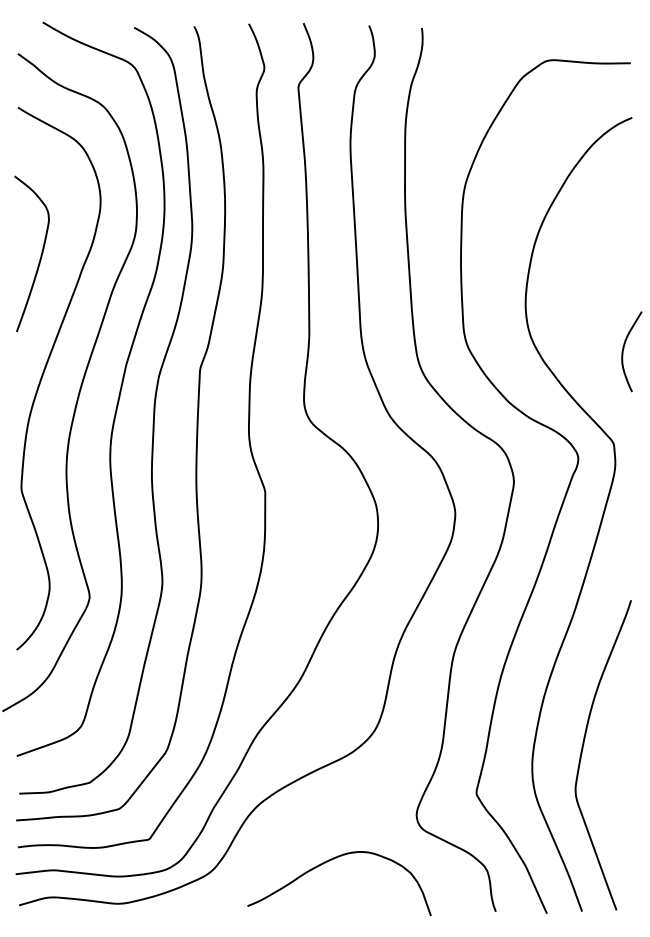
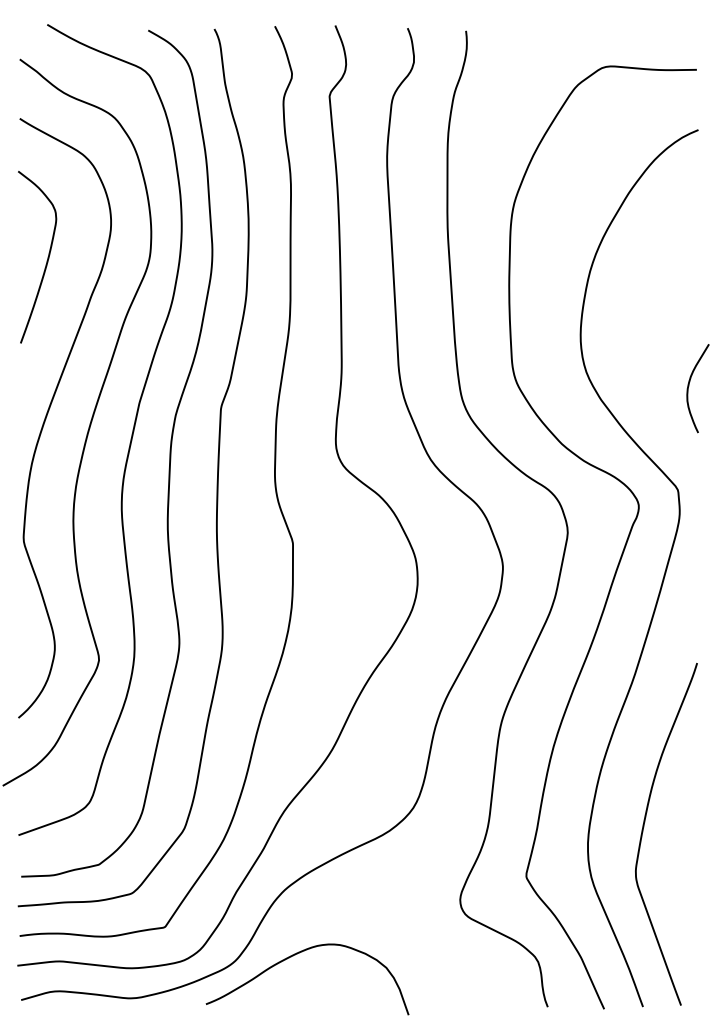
curve: (40, 255) -> (46, 259), moved
curve: (329, 861) -> (296, 954), moved

